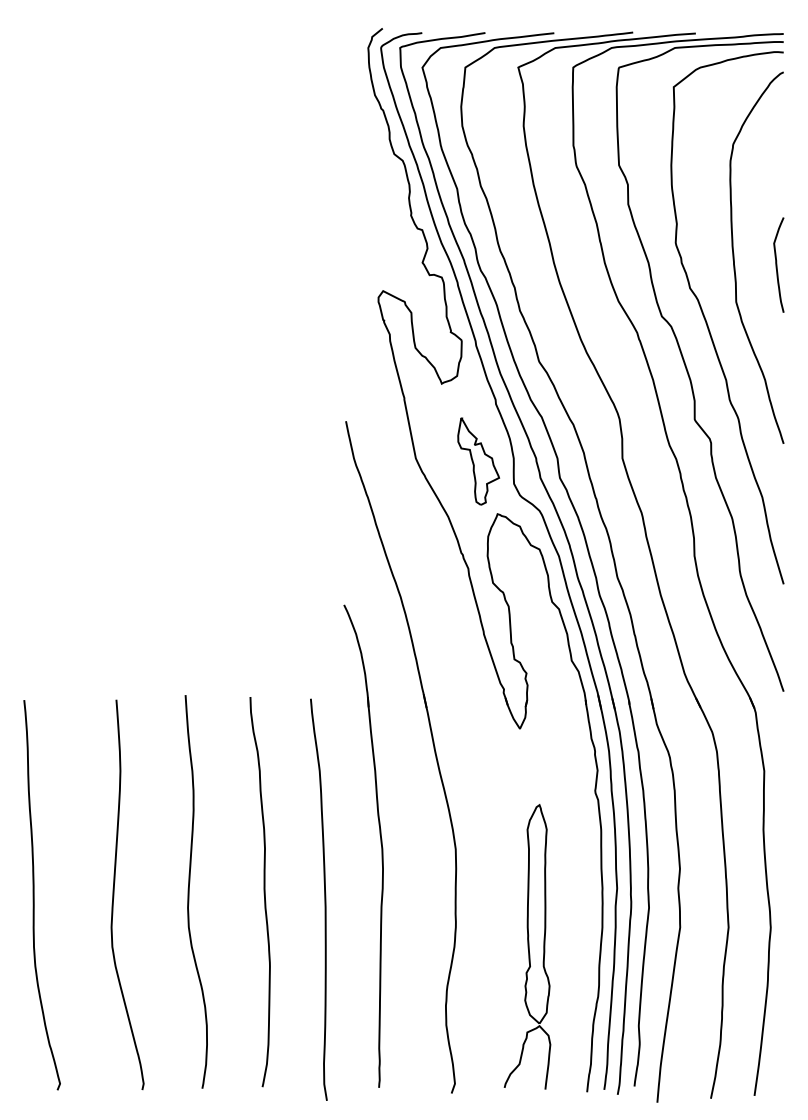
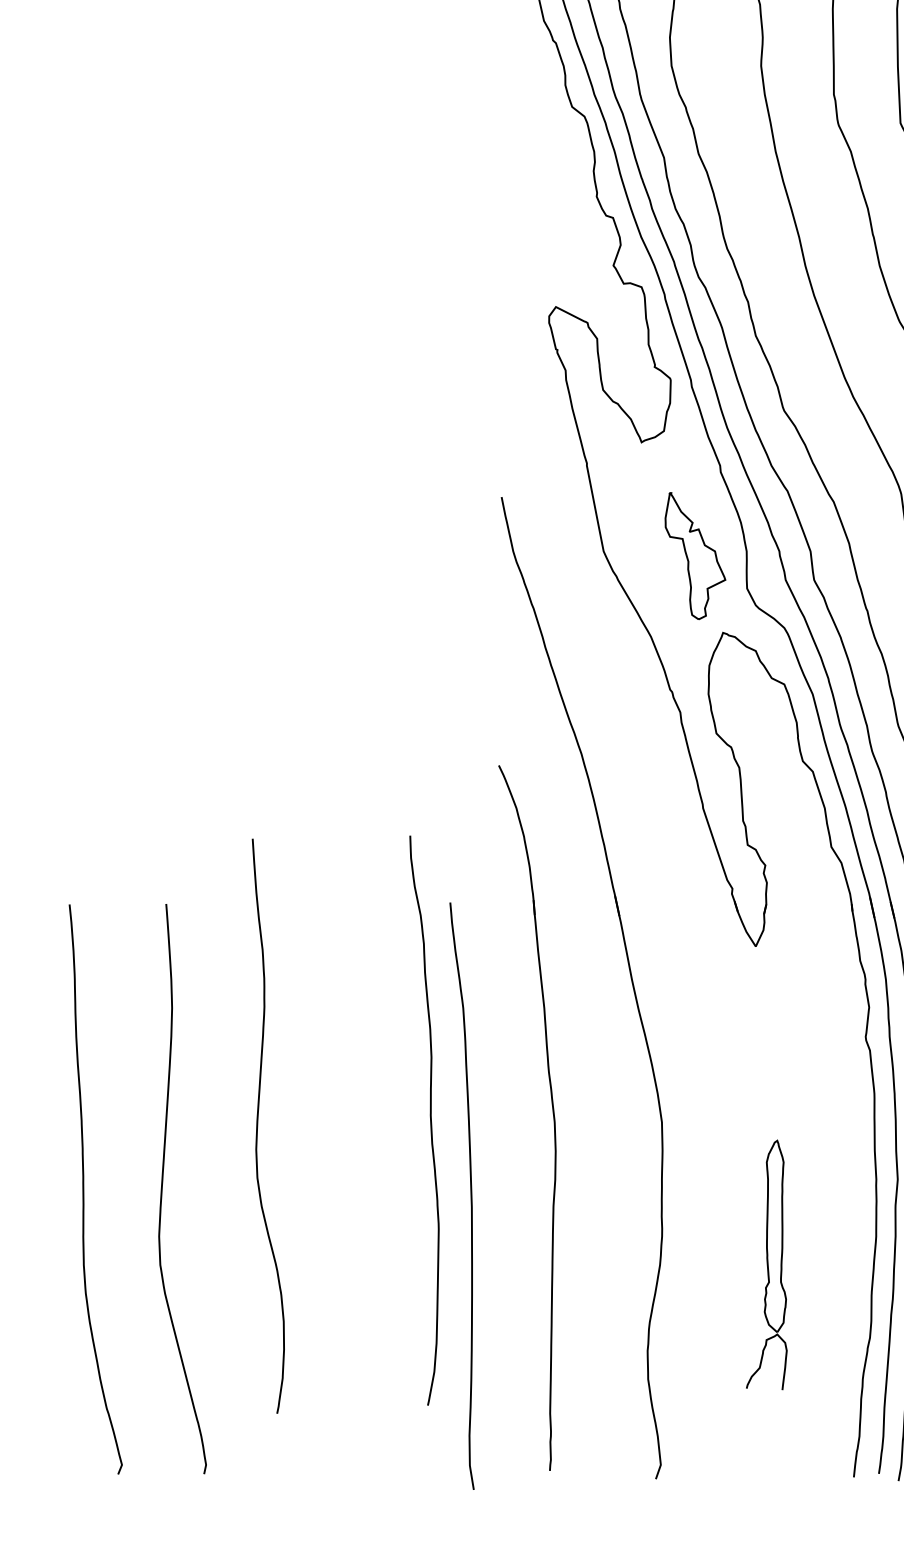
curve: (189, 891) -> (258, 1125), moved
curve: (263, 892) -> (429, 1121), moved
curve: (34, 895) -> (84, 1189), moved
part: (527, 946) -> (766, 1264), size x0.6

